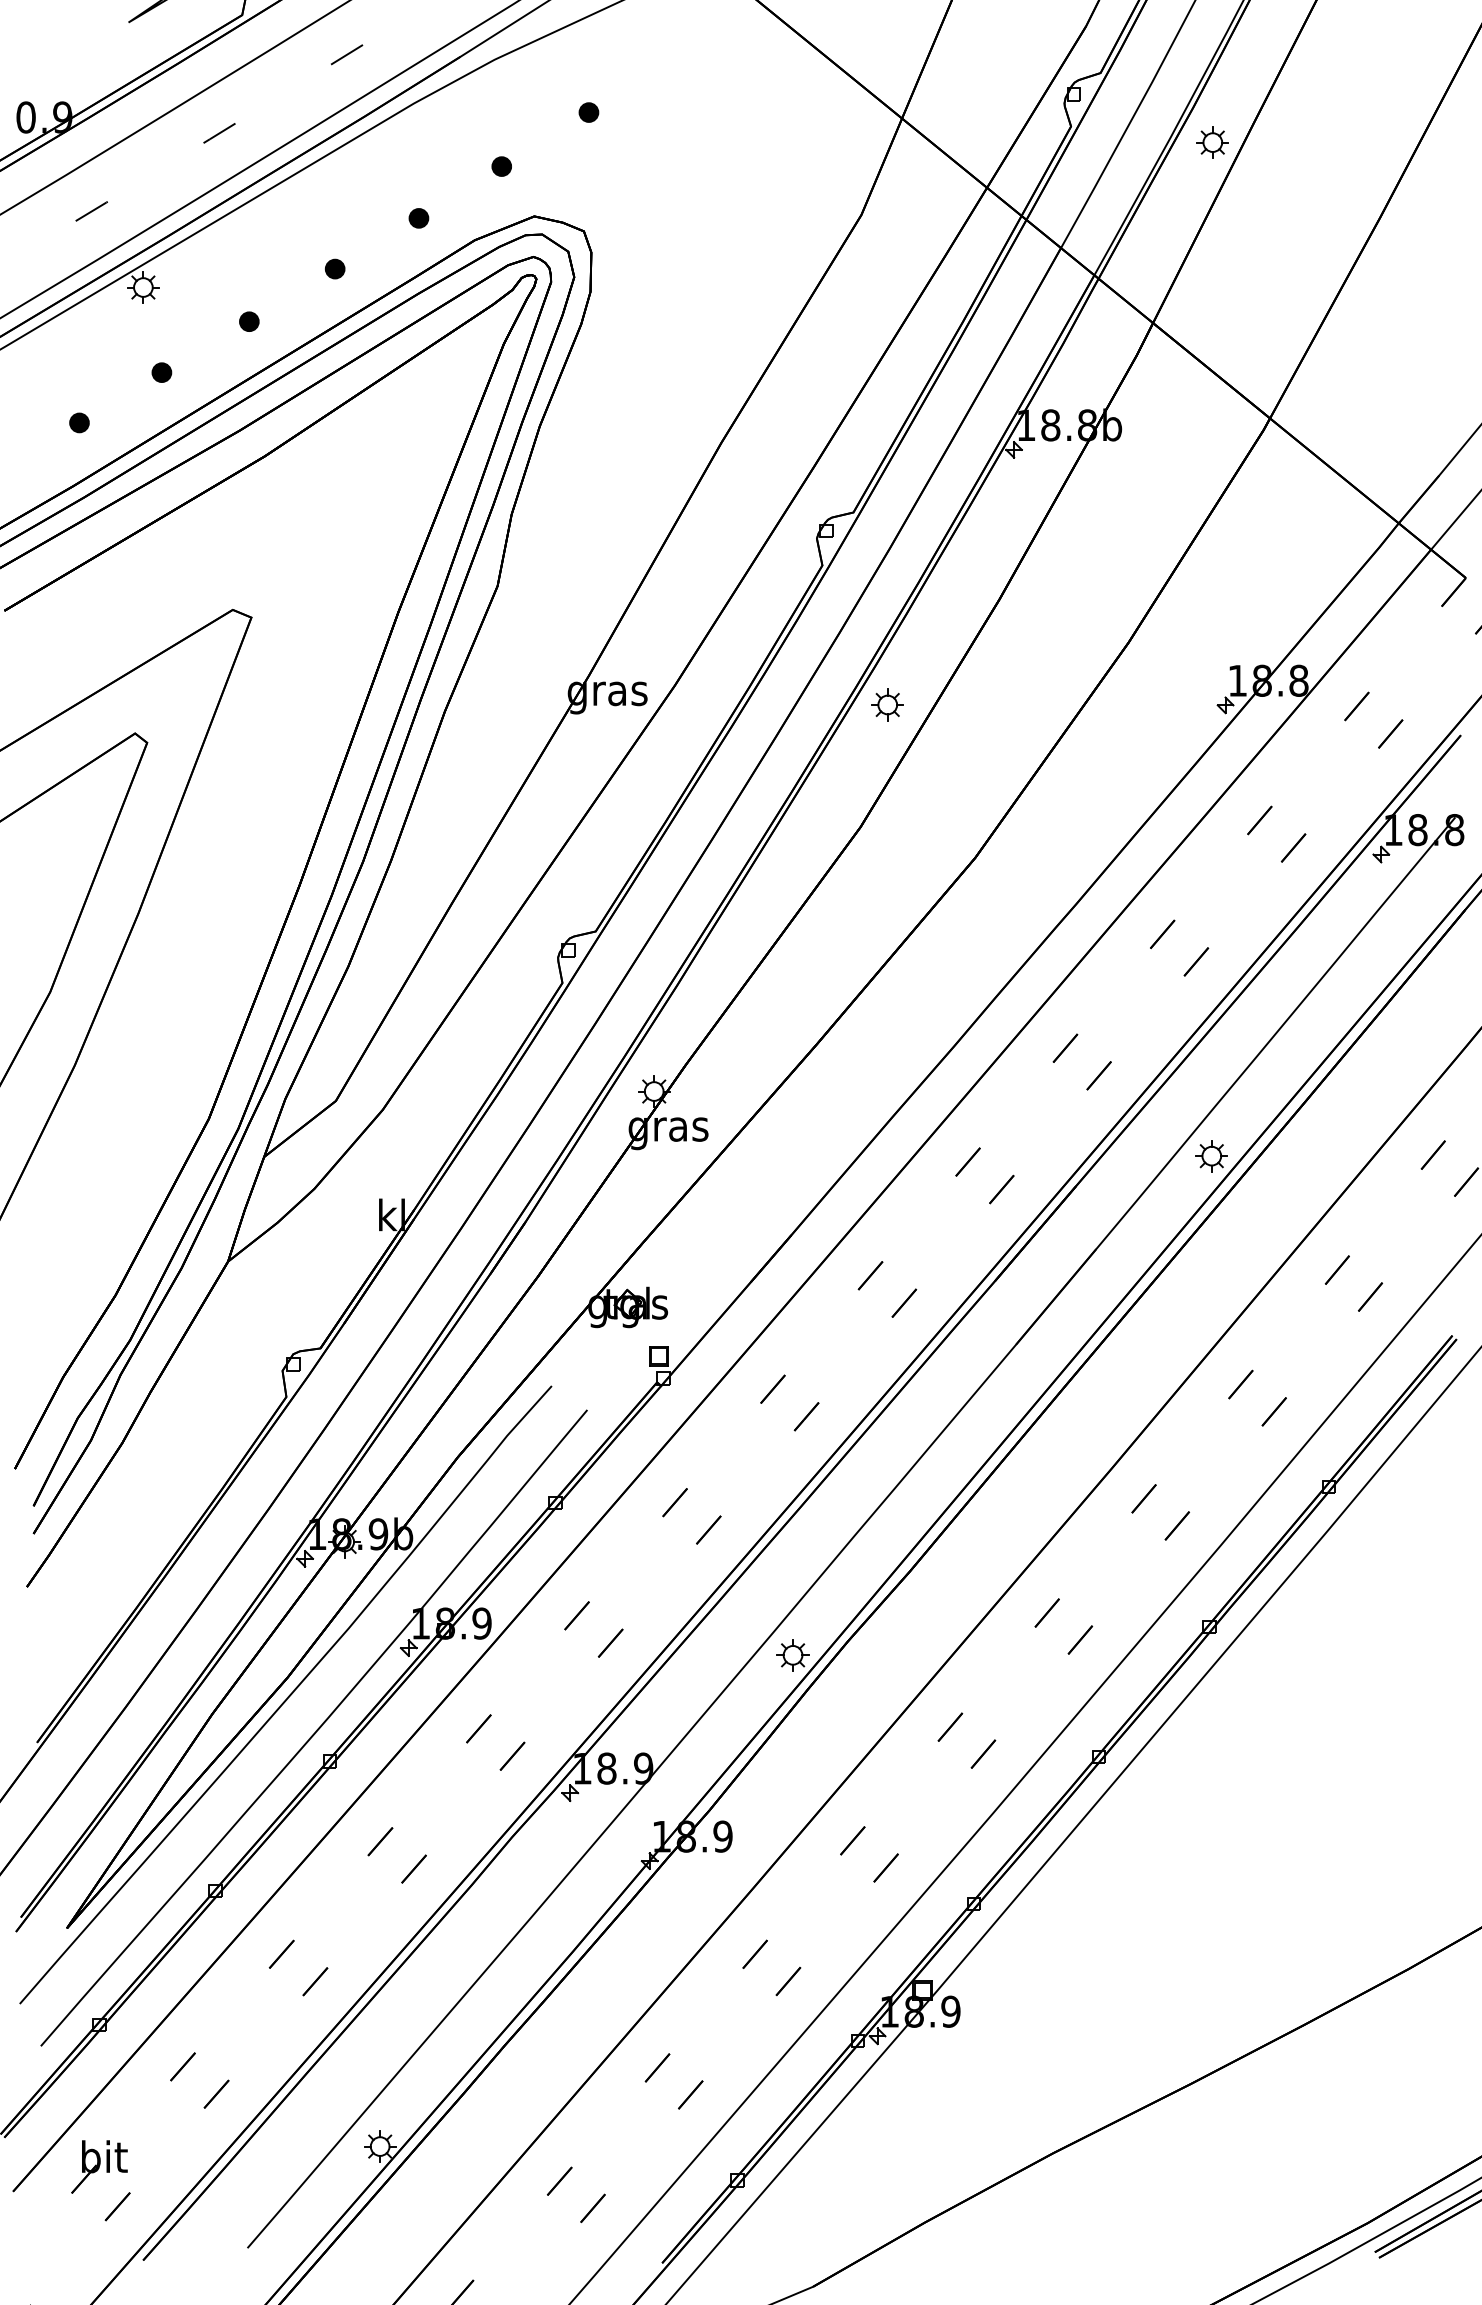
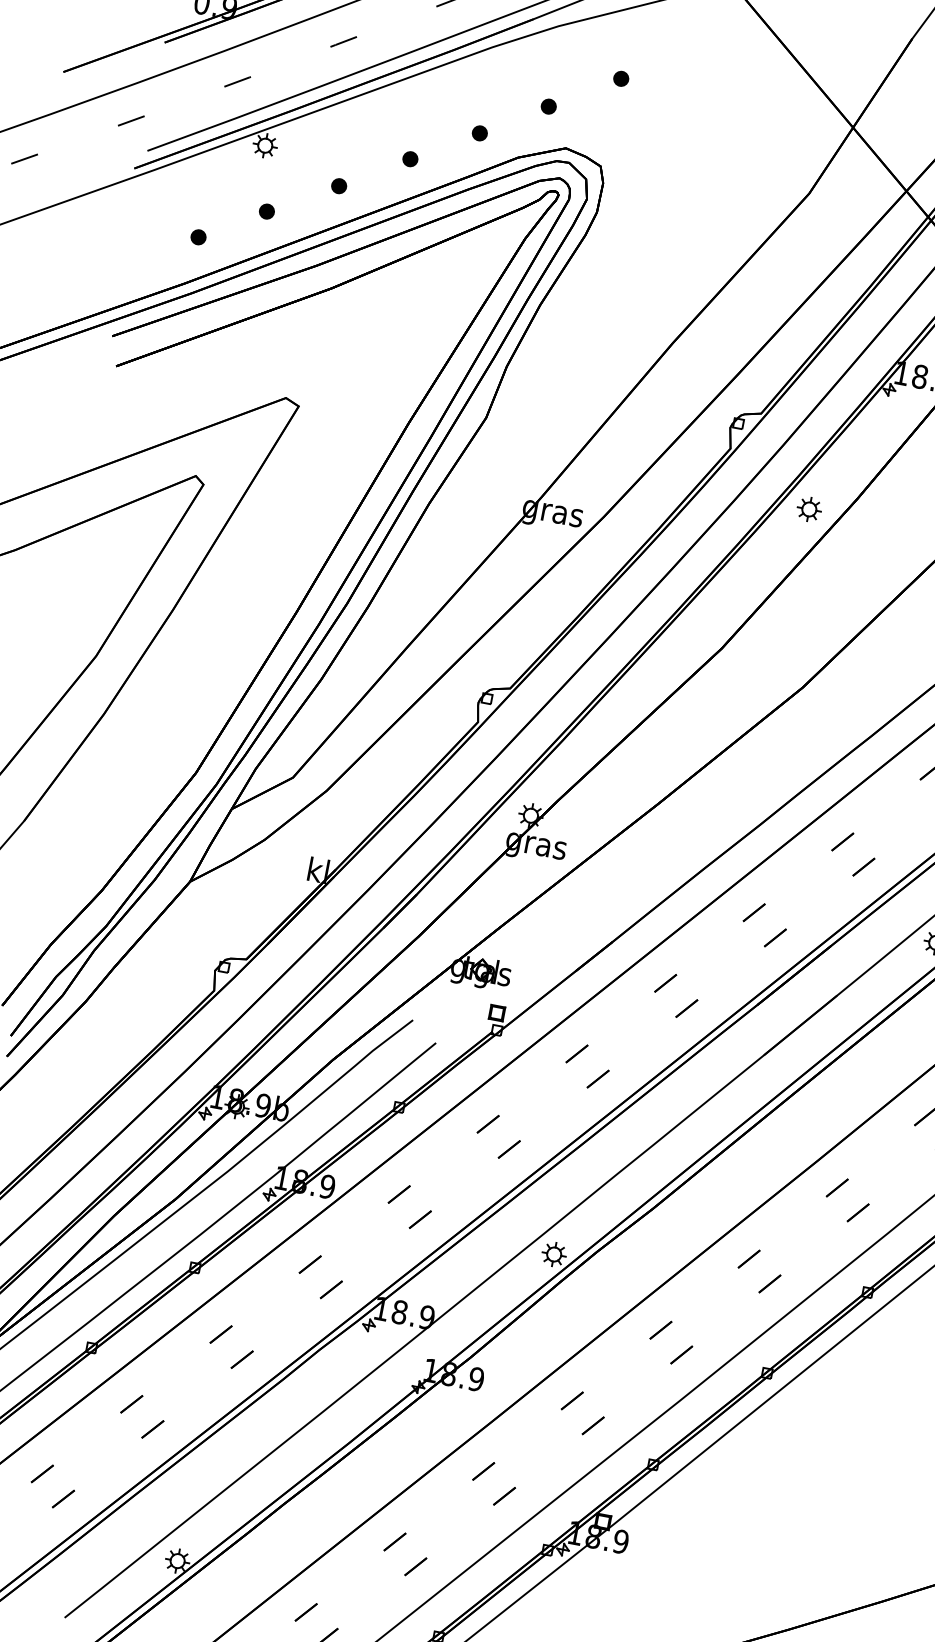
part: (887, 704) -> (809, 509), moved

